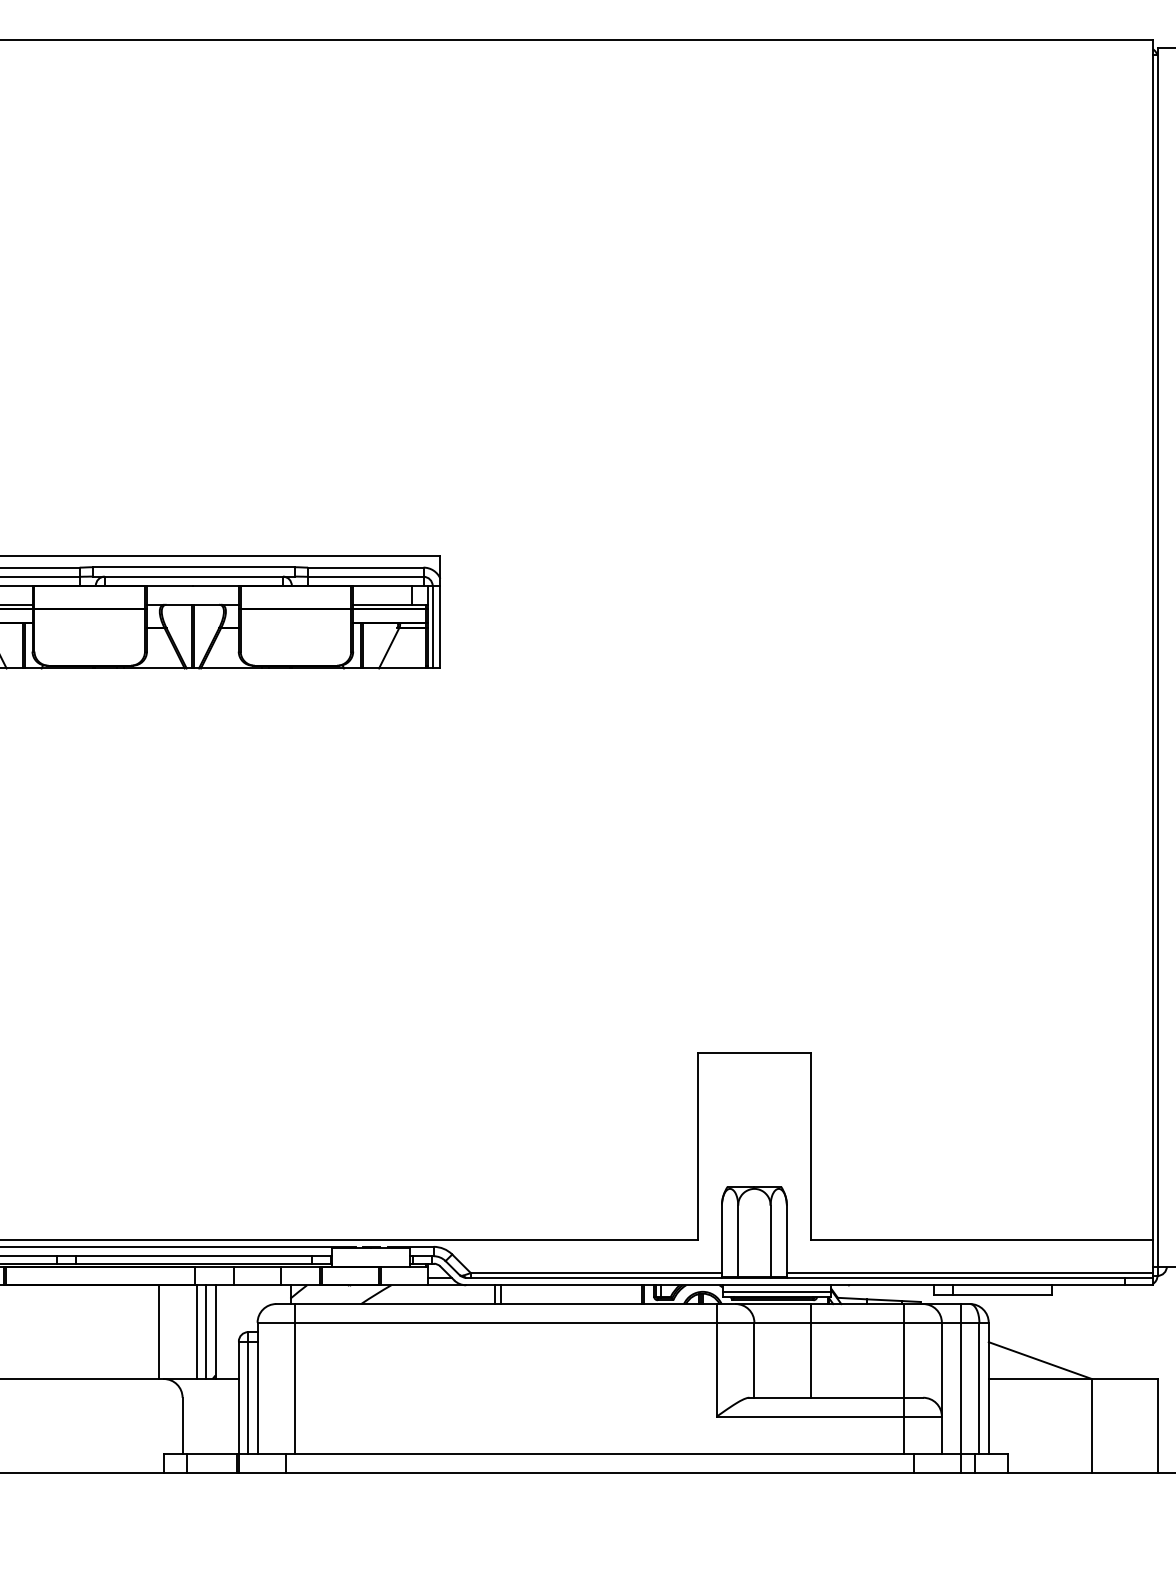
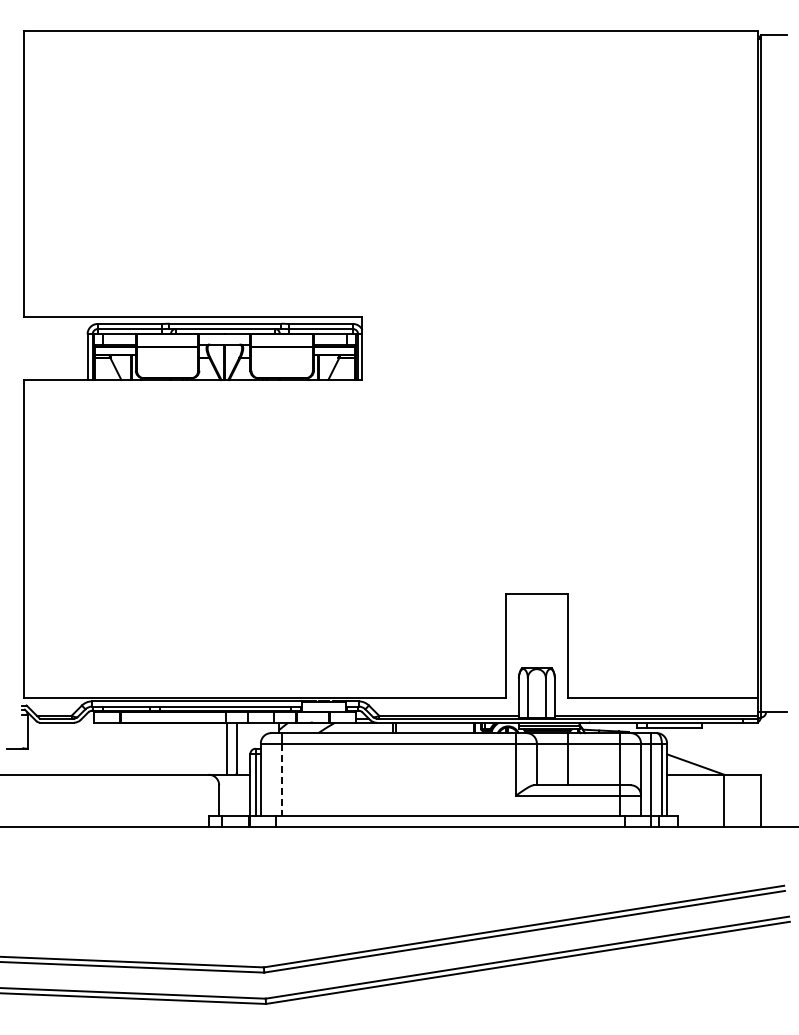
line: (159, 1331) -> (206, 748), removed
line: (206, 1331) -> (232, 748), removed
line: (294, 1389) -> (281, 780), solid -> dashed

